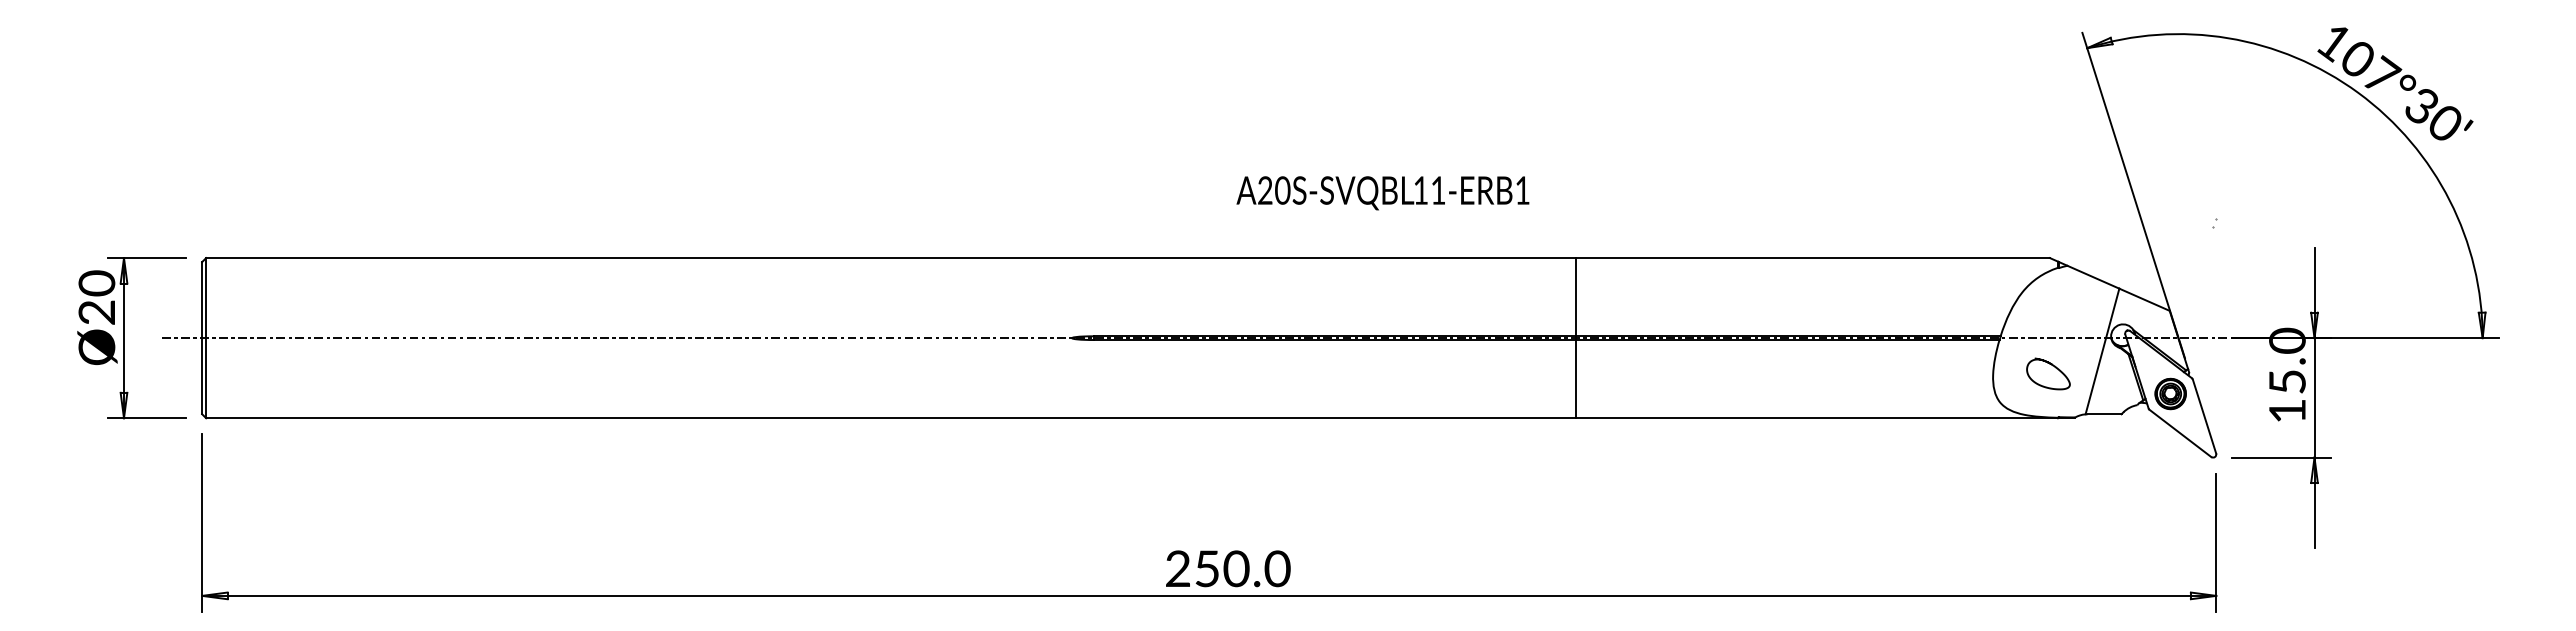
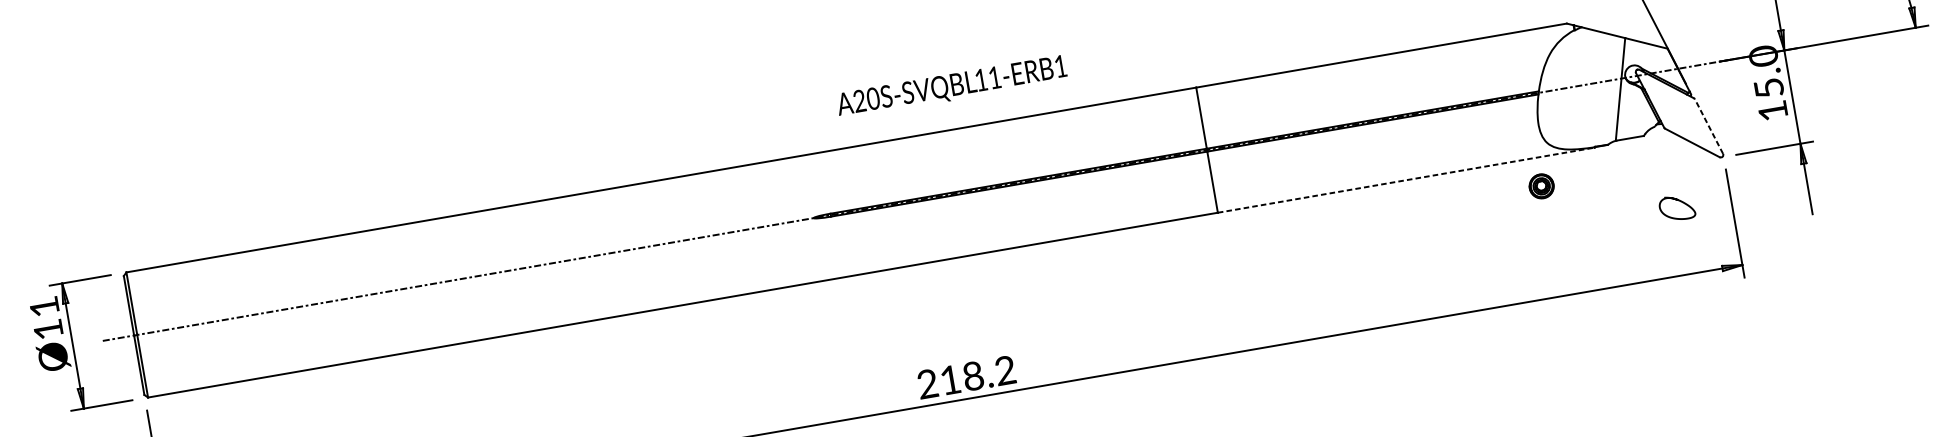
text: (1382, 193) -> (951, 87), moved
text: (96, 297) -> (46, 318), Ø20 -> Ø11
curve: (2052, 366) -> (1679, 201), moved
part: (2170, 393) -> (1541, 186), moved
line: (2204, 416) -> (1708, 126), solid -> dashed
line: (1817, 418) -> (1406, 180), solid -> dashed
text: (1242, 568) -> (977, 375), 250.0 -> 218.2

